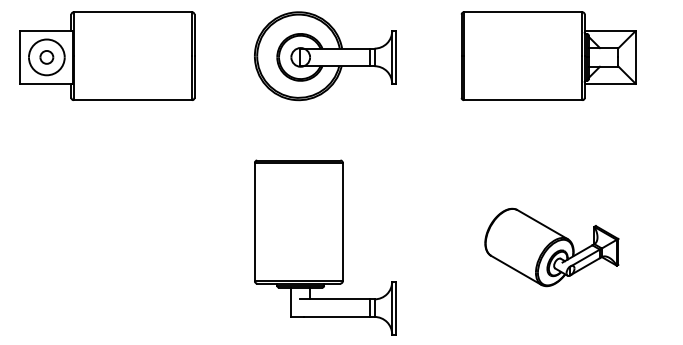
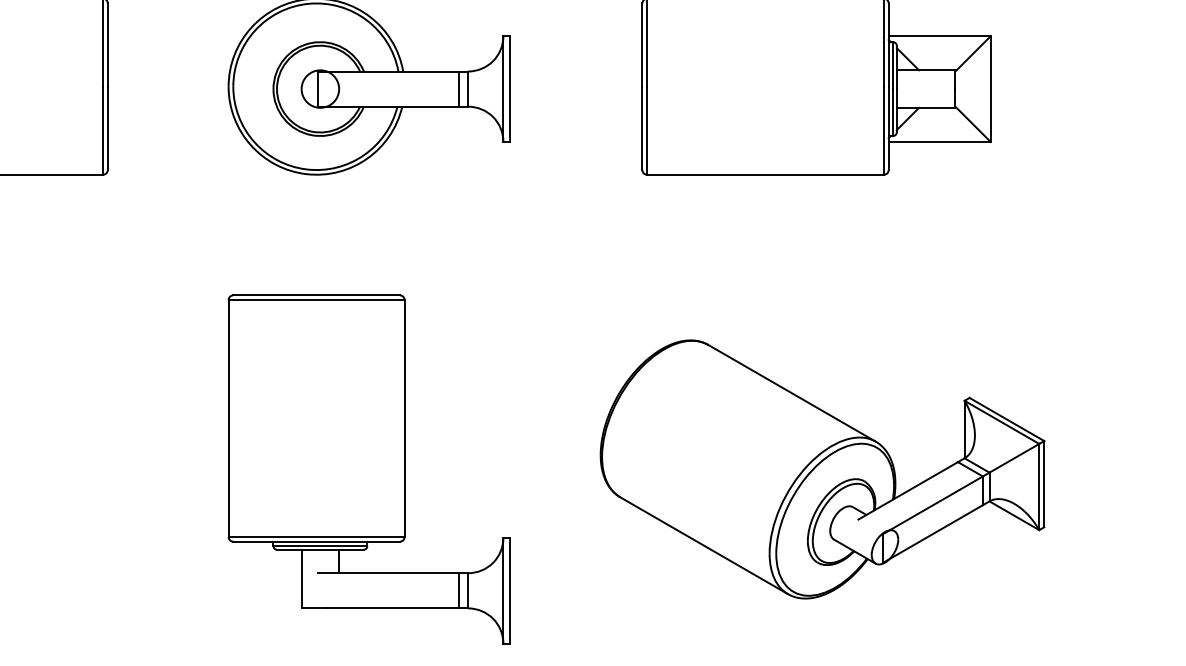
part: (551, 247) -> (822, 469), size x1.67

